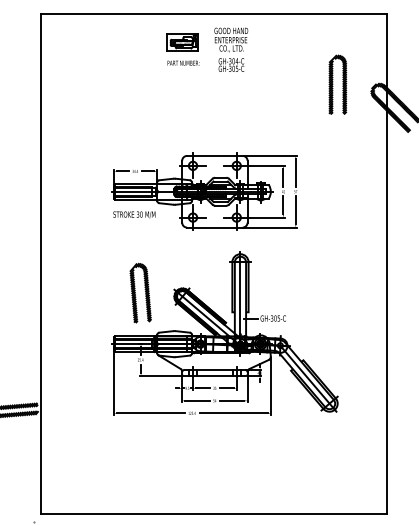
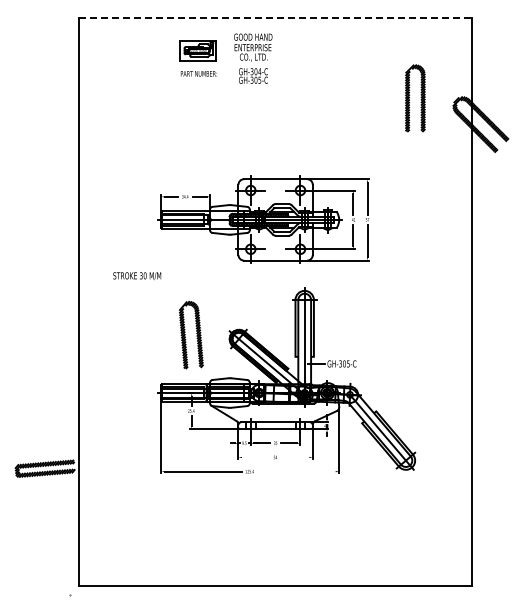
line: (214, 14) -> (275, 18), solid -> dashed
part: (198, 49) -> (216, 58), moved
text: (134, 215) -> (137, 276), moved
line: (198, 400) -> (256, 457), removed
line: (232, 400) -> (295, 457), removed
line: (233, 413) -> (296, 471), removed

